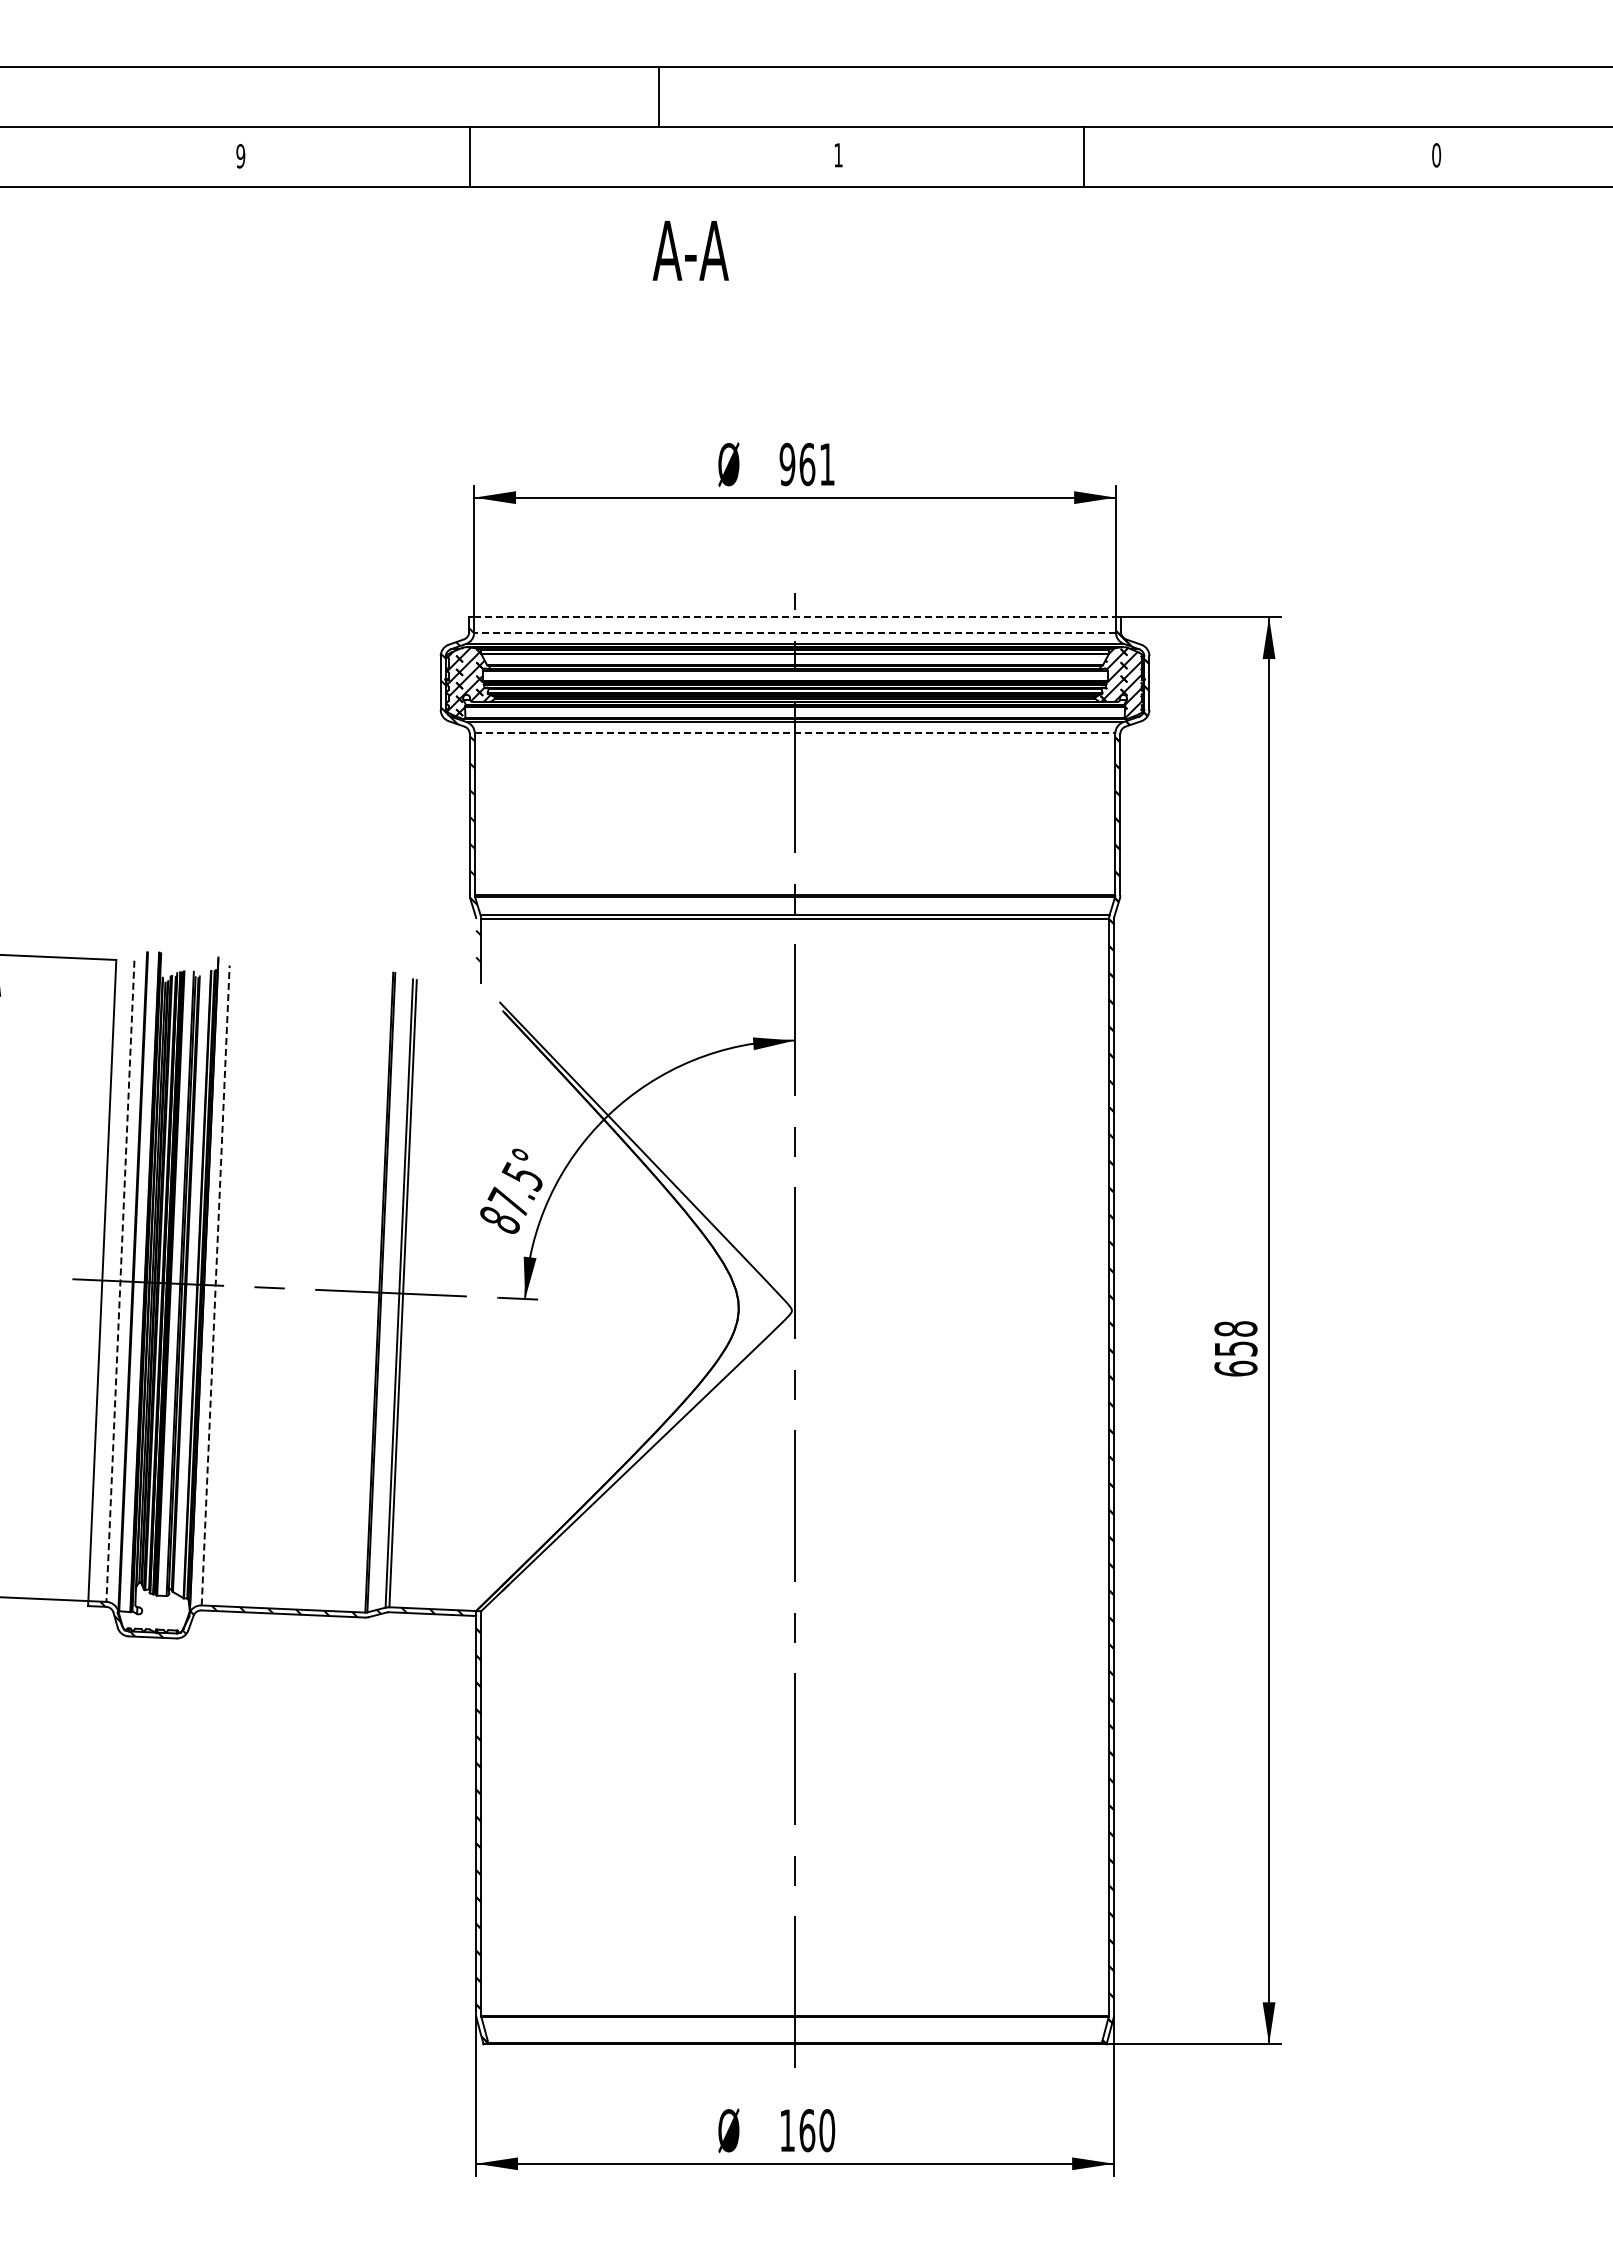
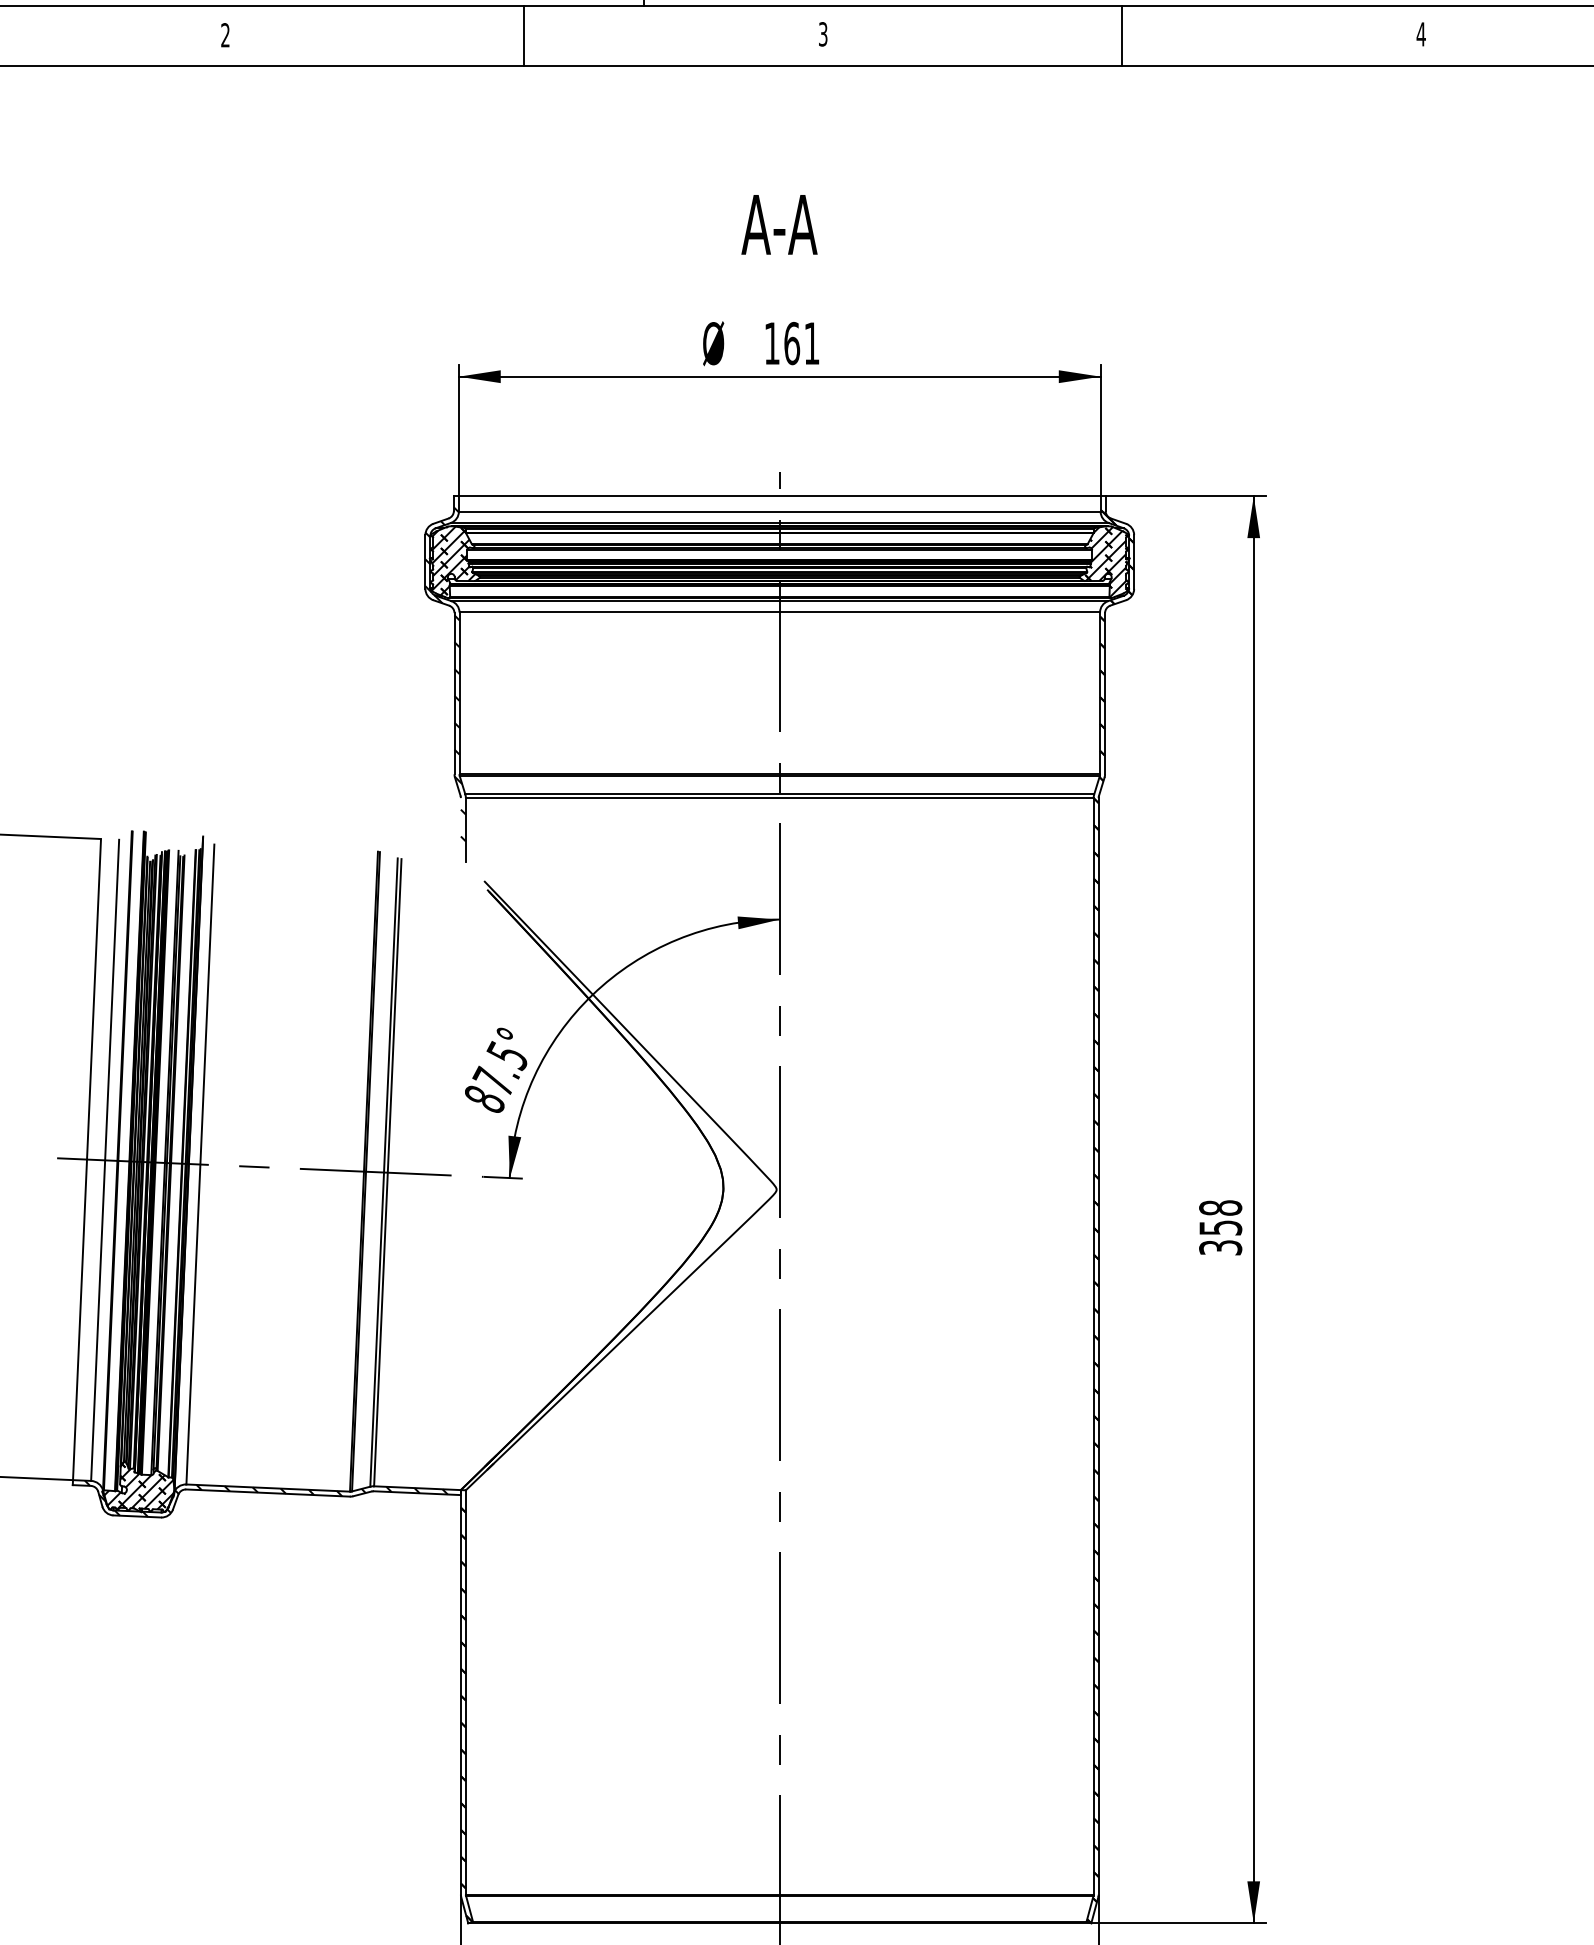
text: (838, 155) -> (823, 34), 1 -> 3
text: (1436, 155) -> (1421, 34), 0 -> 4
text: (240, 156) -> (225, 35), 9 -> 2
line: (470, 156) -> (524, 35), moved
line: (1084, 156) -> (1122, 35), moved
text: (690, 250) -> (779, 224), moved
text: (787, 464) -> (772, 343), 961 -> 161
line: (795, 617) -> (780, 496), dashed -> solid
line: (795, 632) -> (780, 511), dashed -> solid
line: (795, 733) -> (780, 612), dashed -> solid
line: (120, 1281) -> (105, 1160), dashed -> solid
line: (215, 1284) -> (200, 1163), dashed -> solid
text: (1235, 1368) -> (1220, 1247), 658 -> 358
hatch: (154, 1607) -> (139, 1486), added

